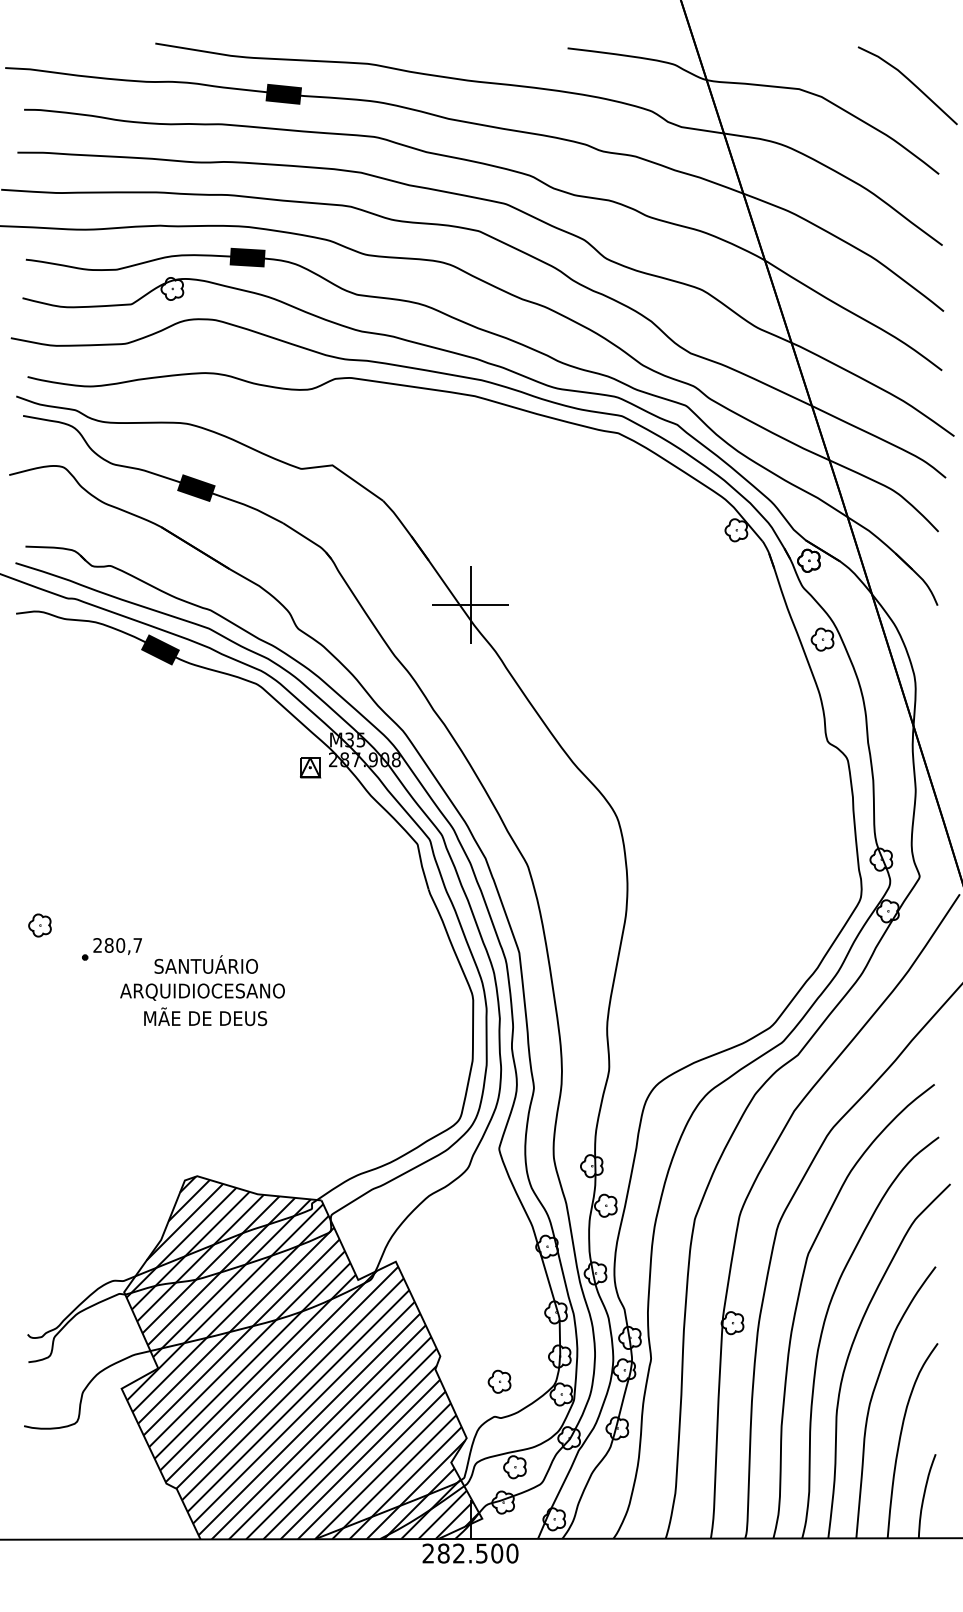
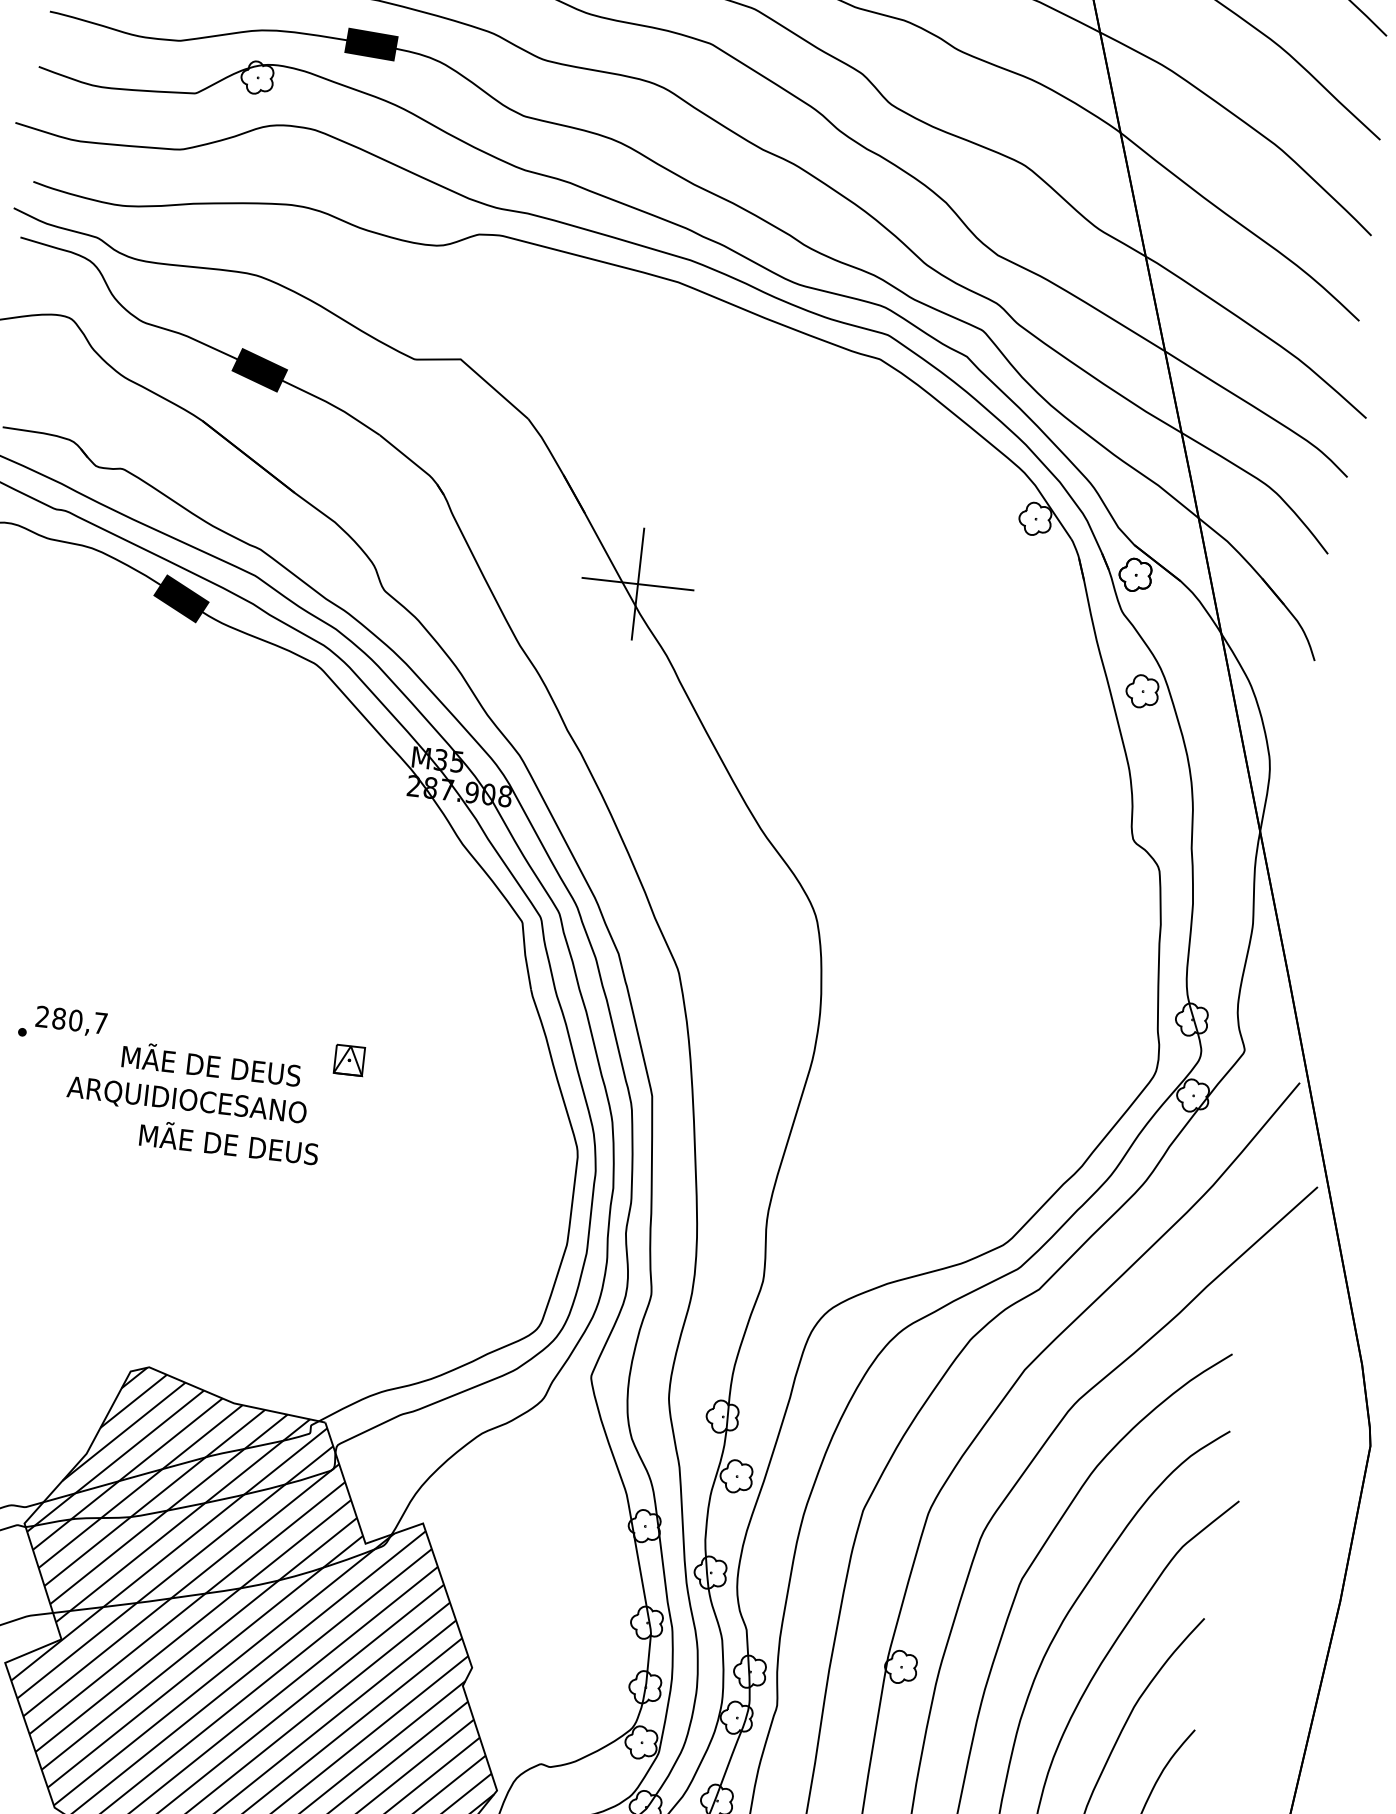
part: (310, 767) -> (349, 1060), moved
text: (216, 964) -> (211, 1063), SANTUÁRIO -> MÃE DE DEUS
text: (205, 1016) -> (229, 1141), moved
part: (499, 1381) -> (553, 1713), removed

